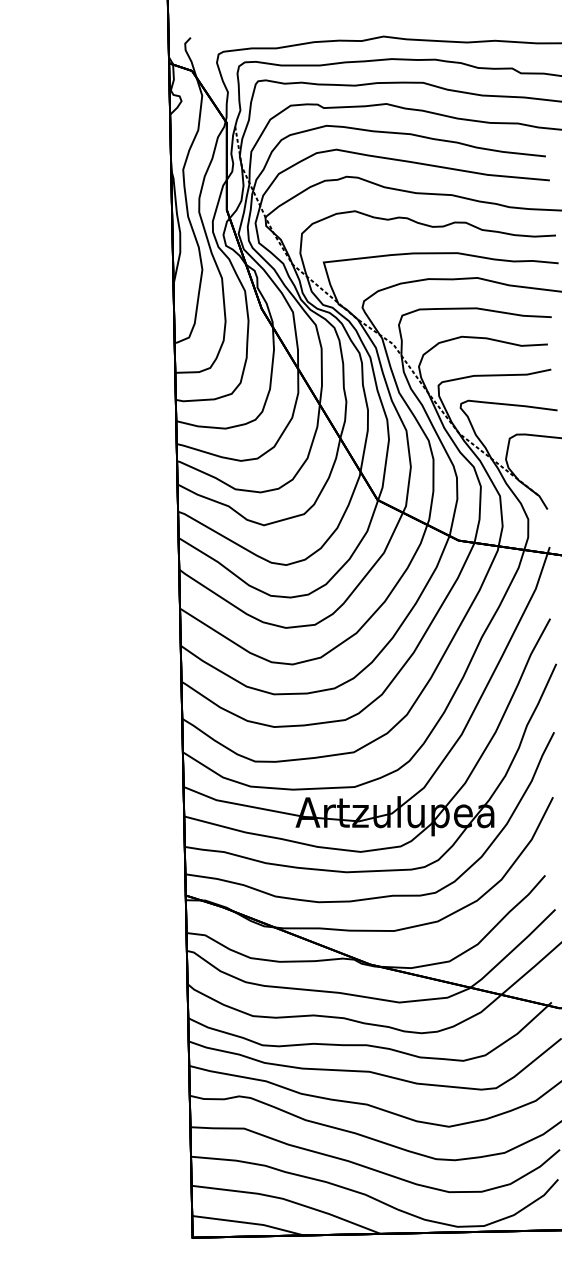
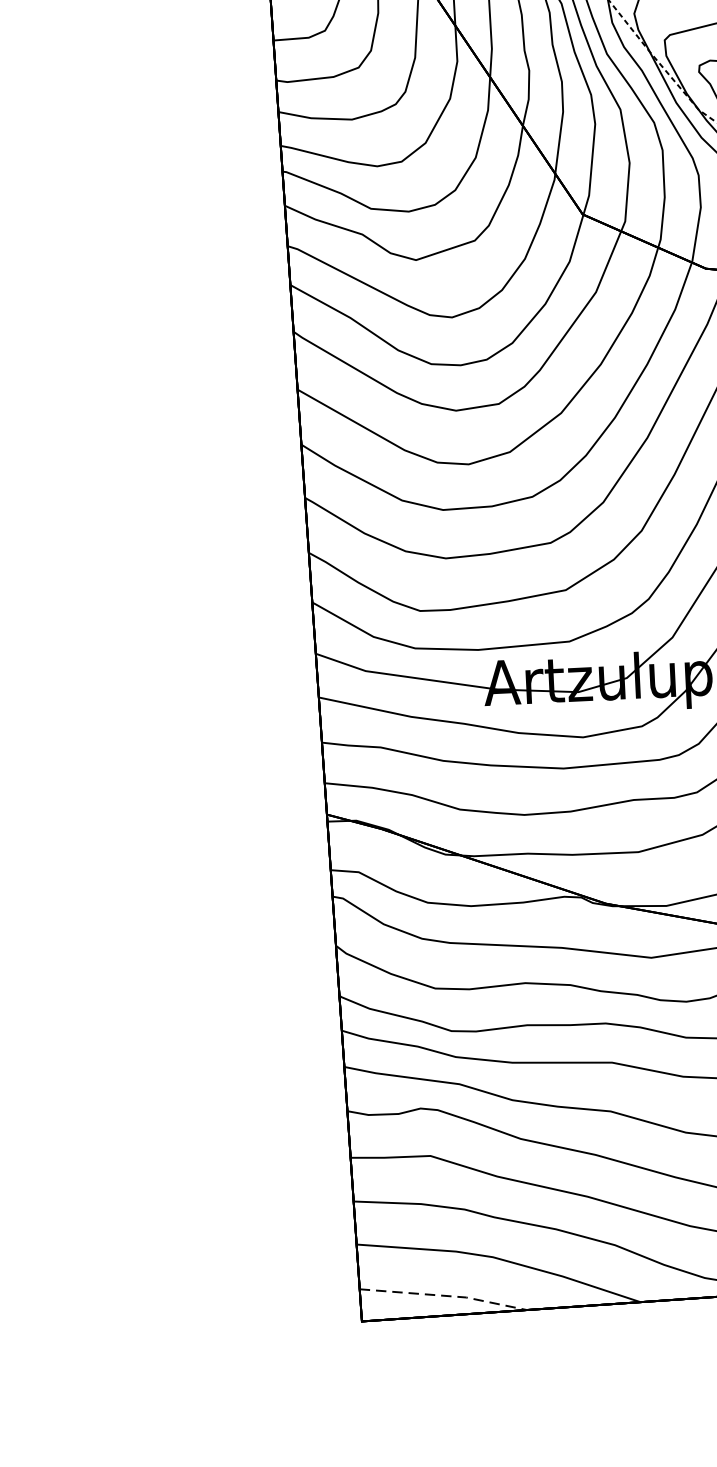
line: (248, 1223) -> (443, 1296), solid -> dashed

